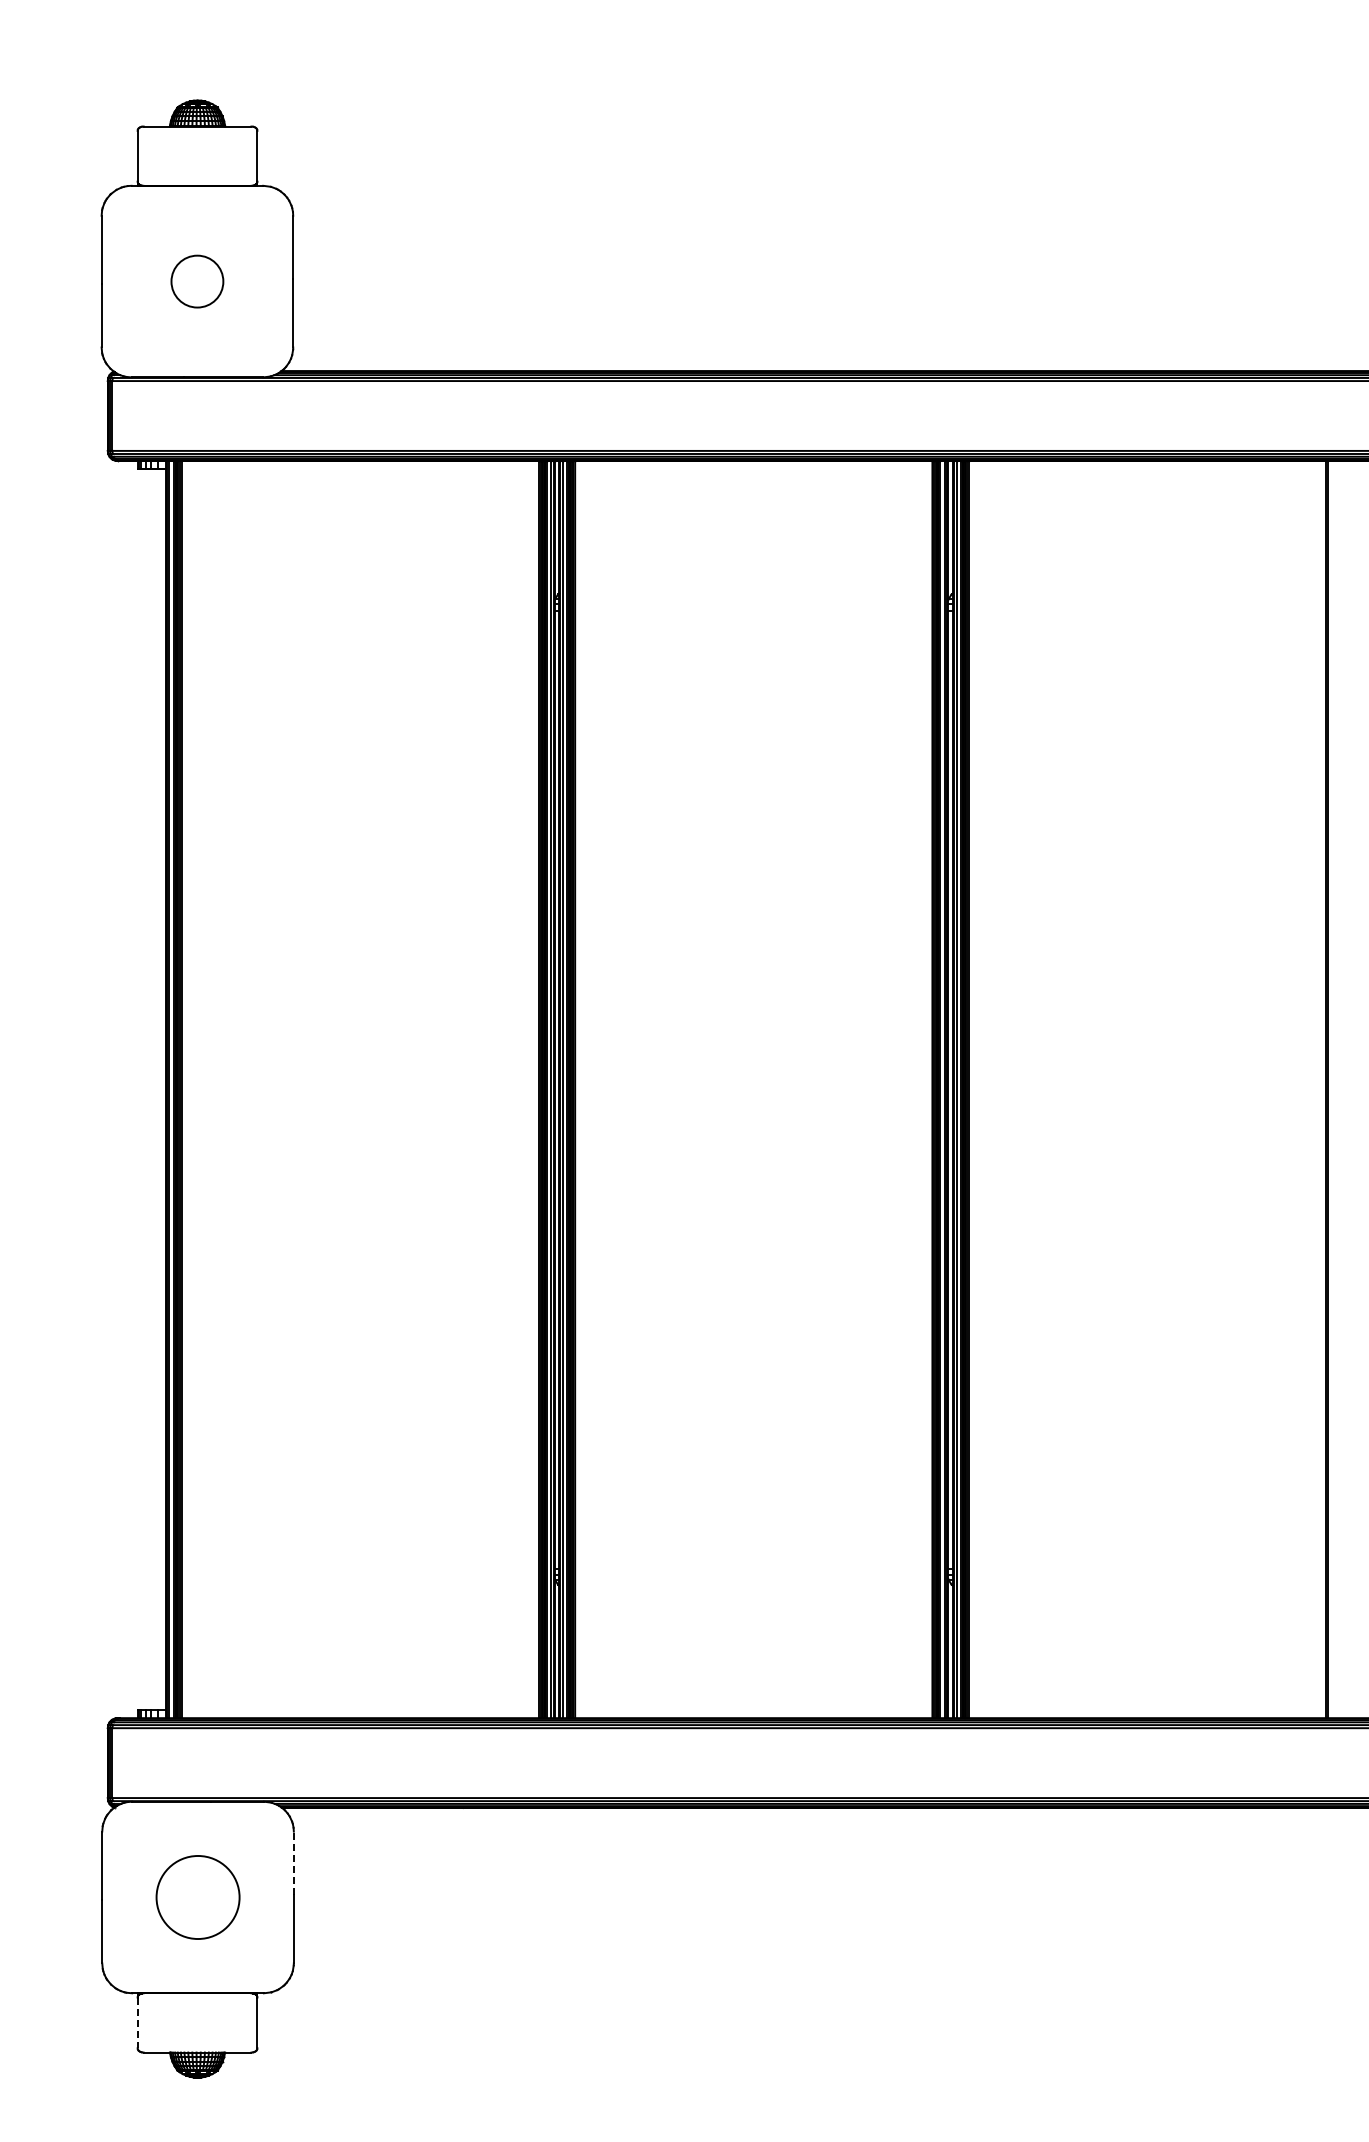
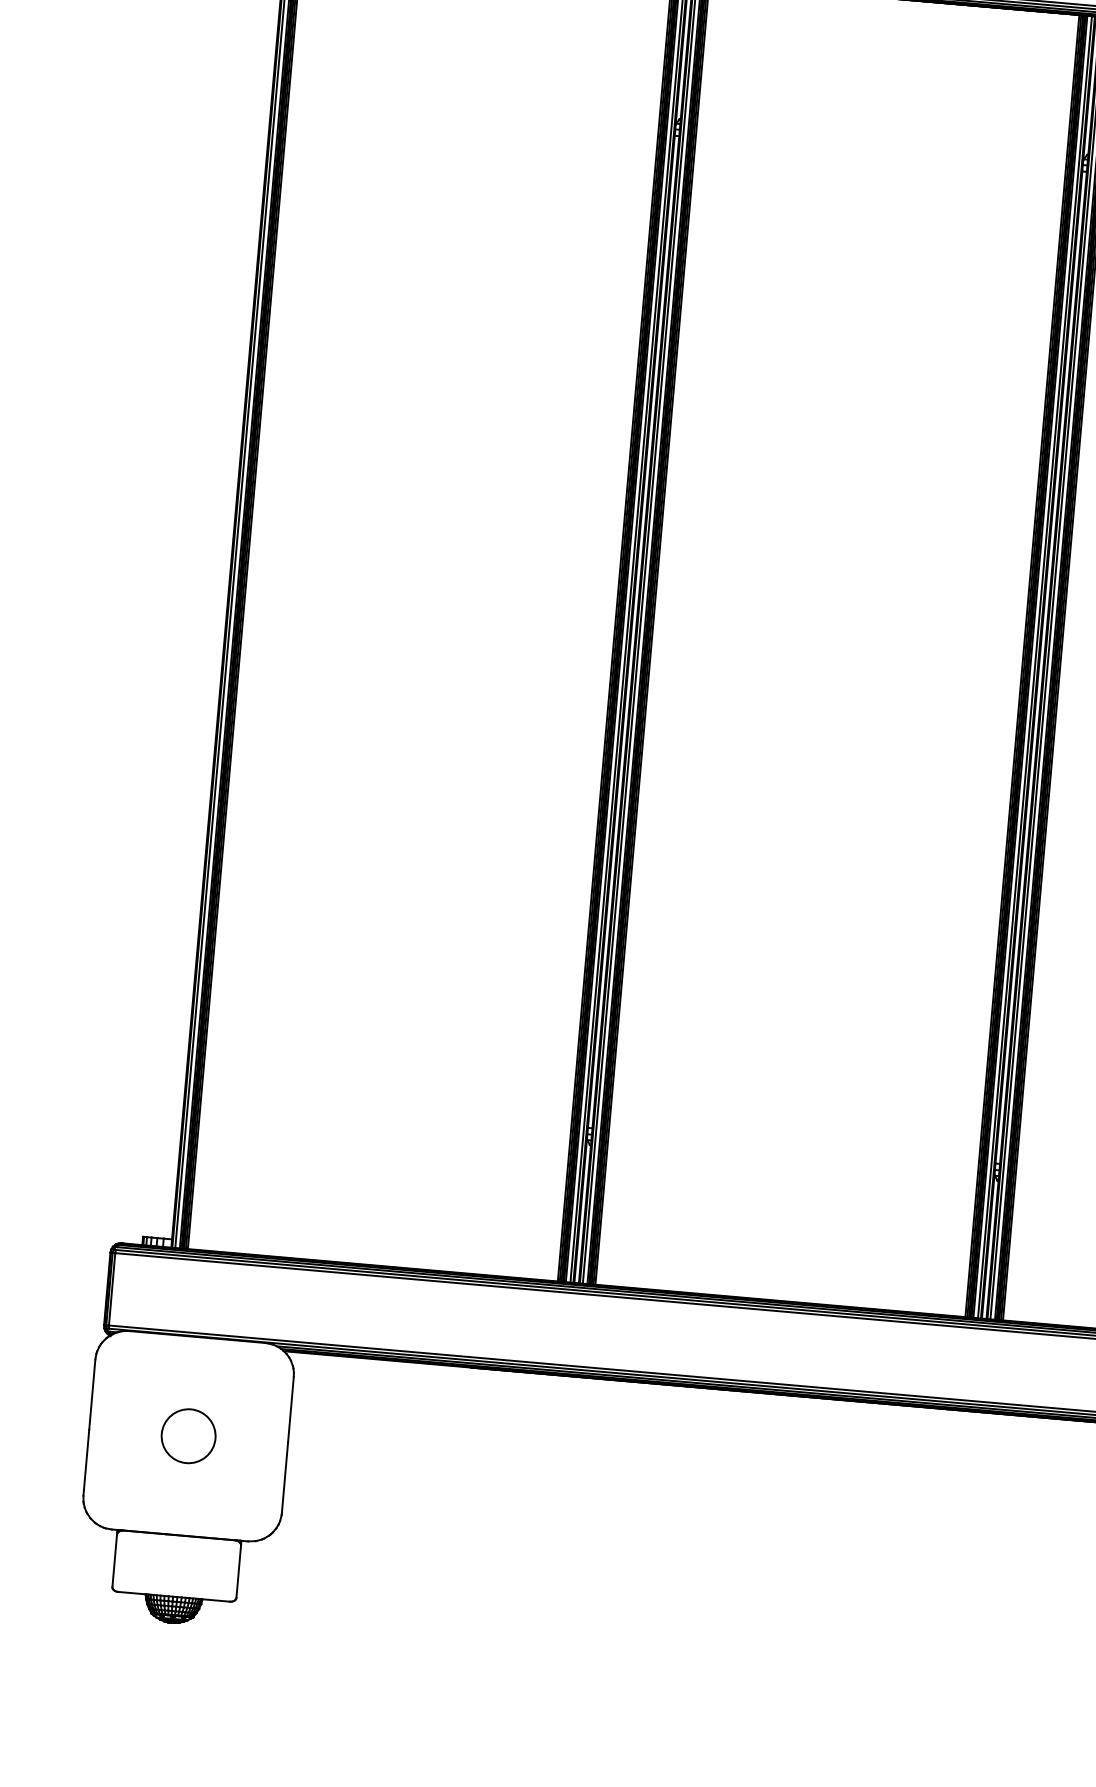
line: (293, 1863) -> (290, 1409), dashed -> solid
circle: (197, 1897) -> (188, 1436), size x0.62
line: (137, 2023) -> (114, 1561), dashed -> solid

